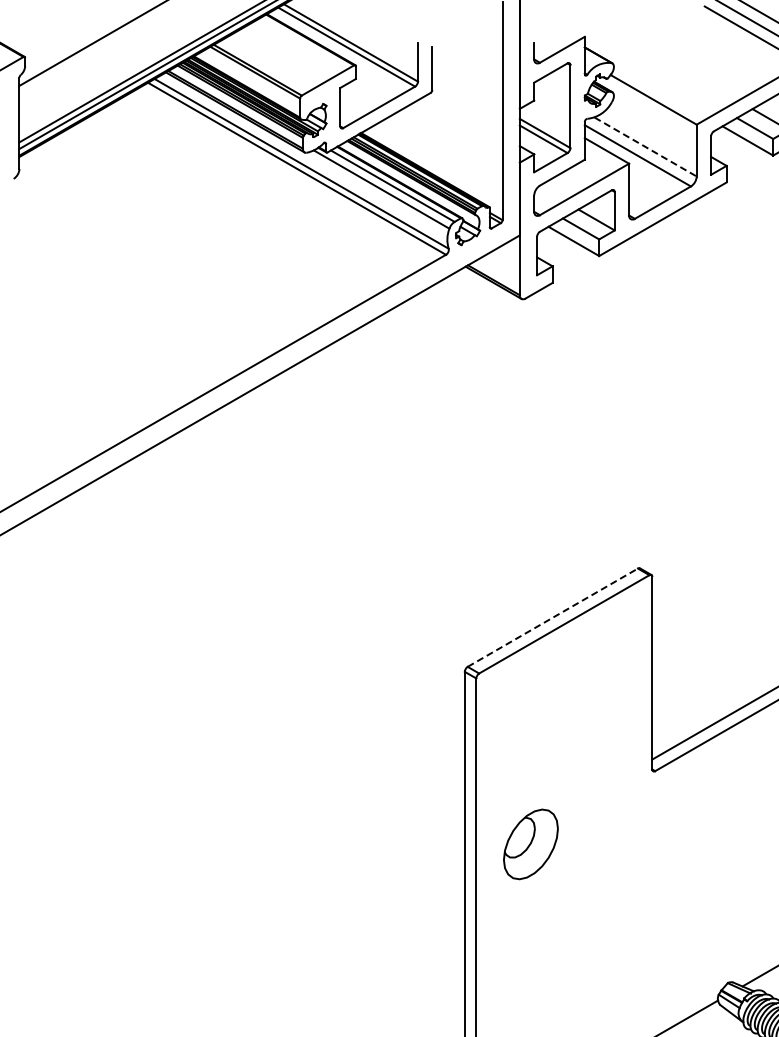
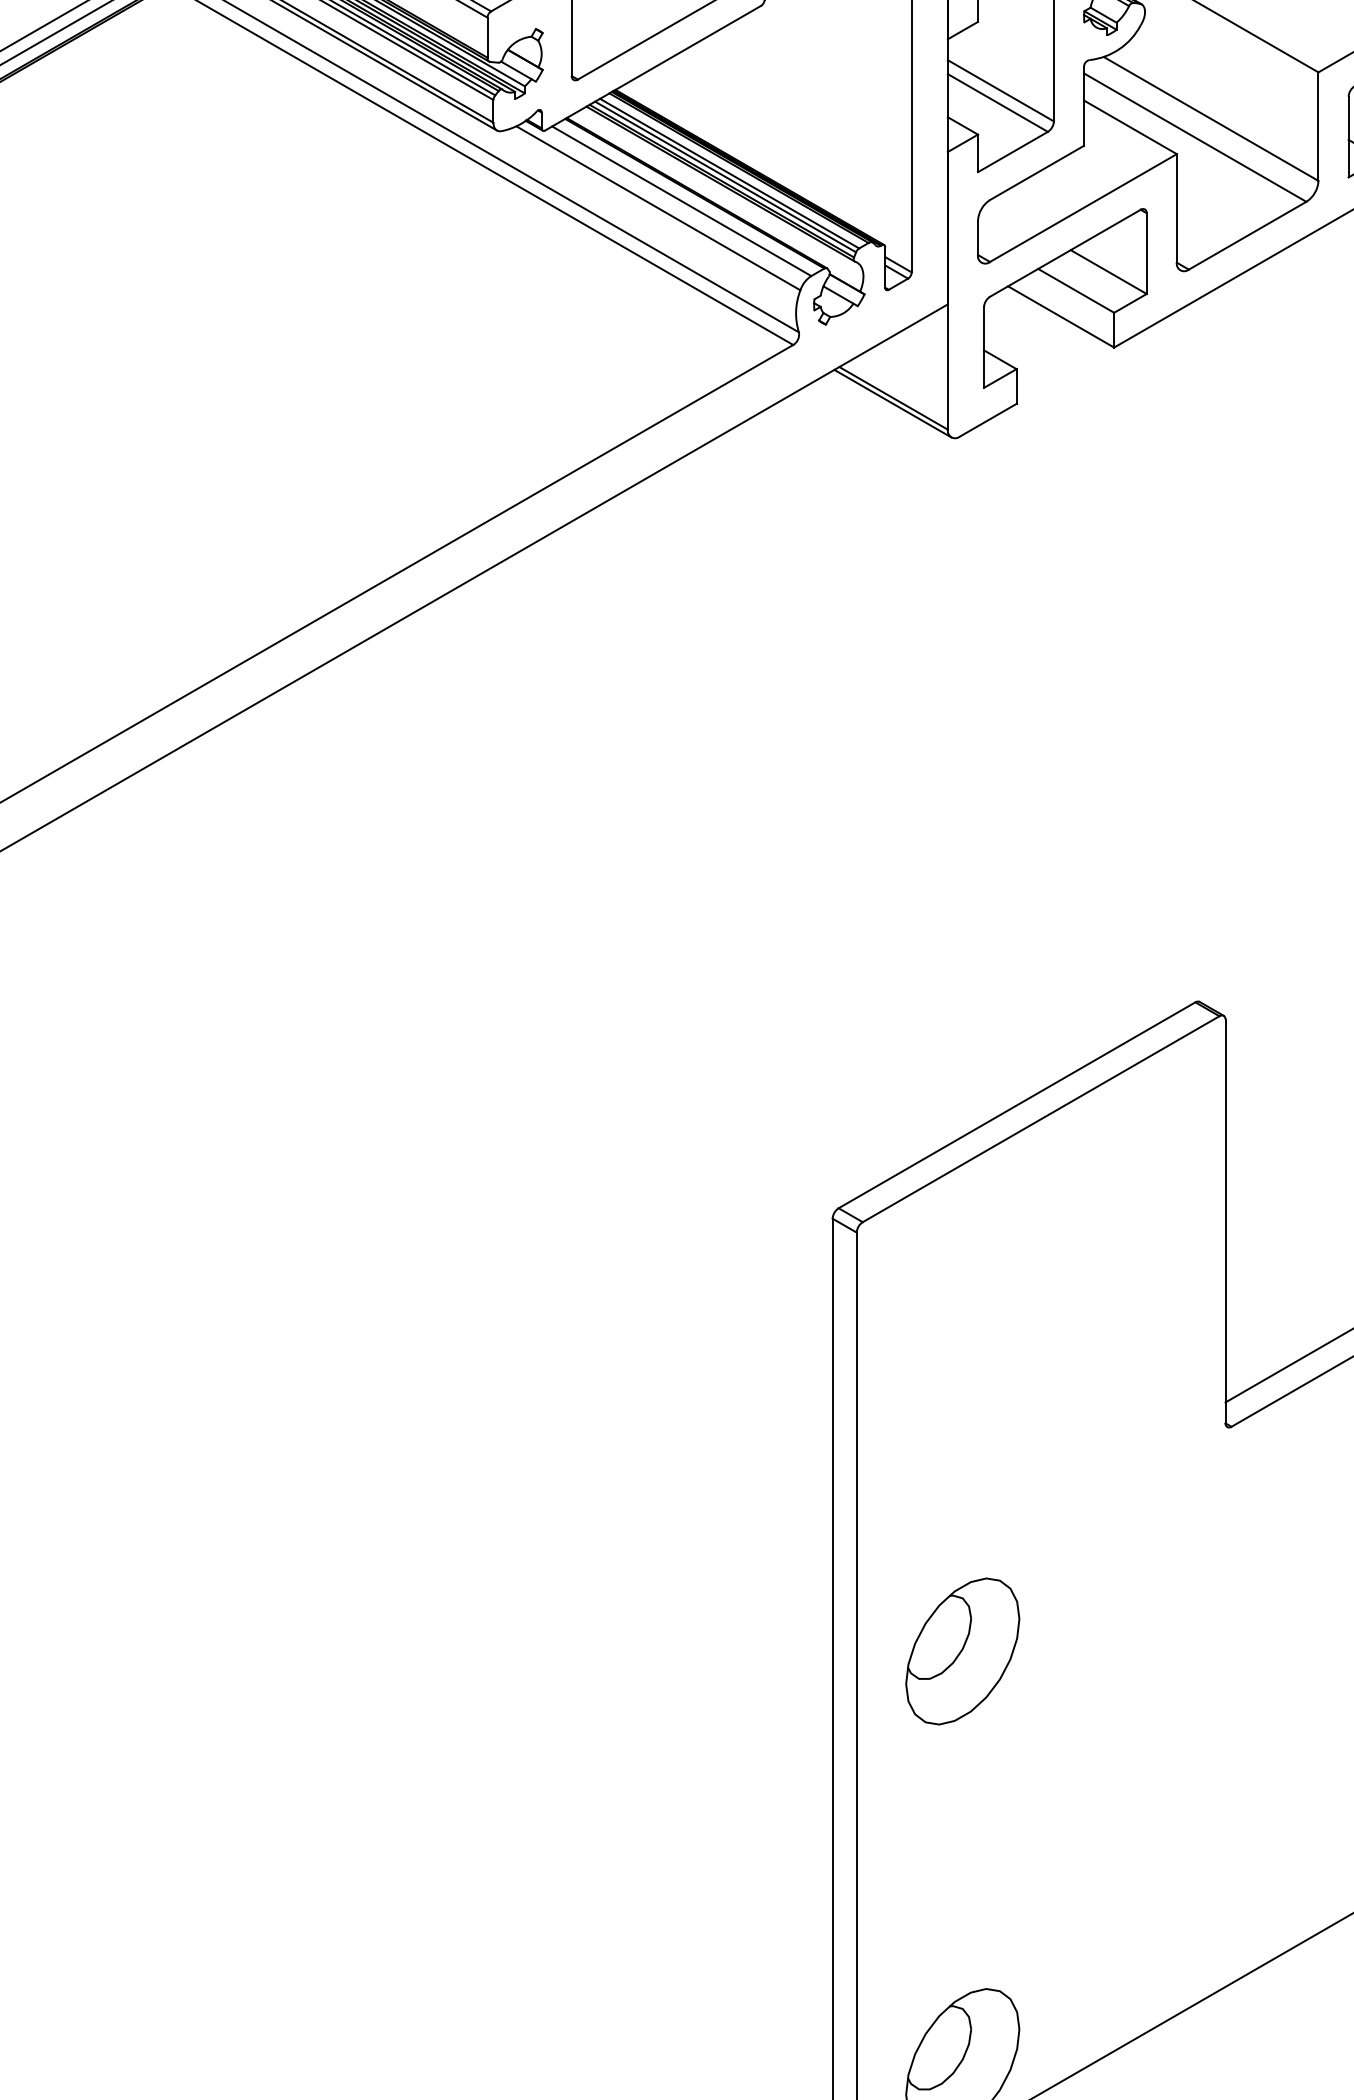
line: (645, 147) -> (1211, 120), dashed -> solid
line: (553, 617) -> (1018, 1104), dashed -> solid
part: (530, 844) -> (961, 1651), moved

